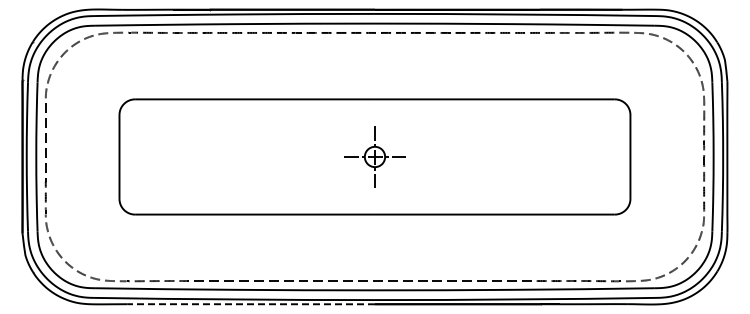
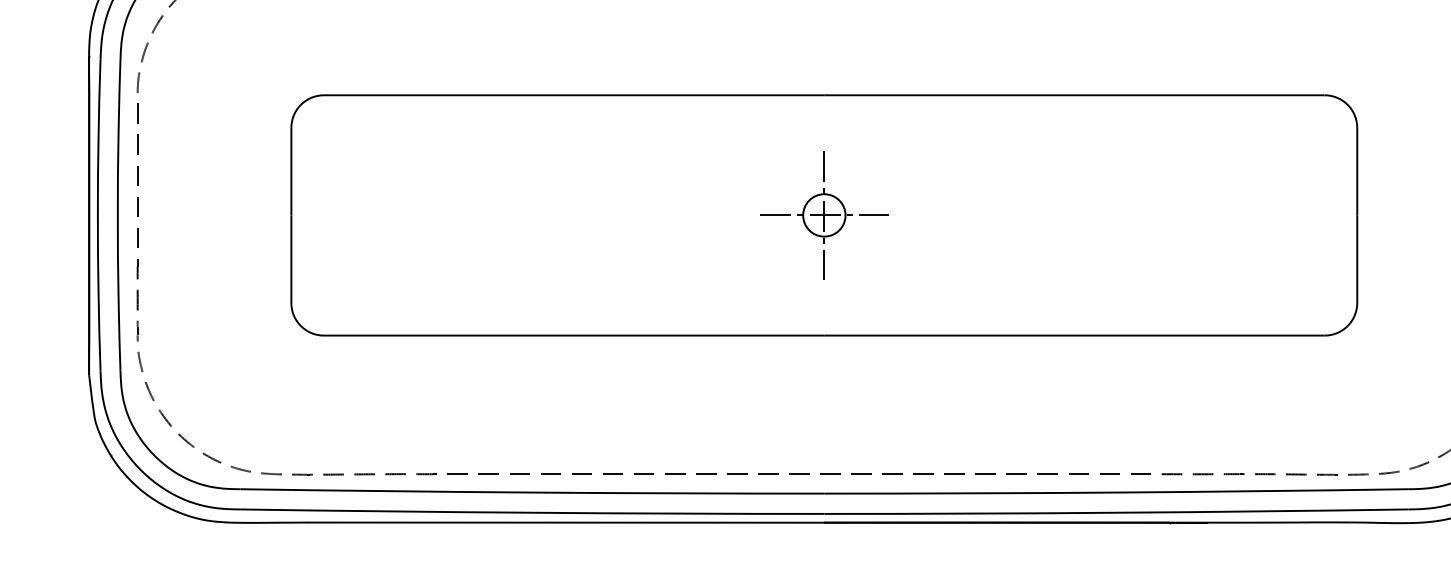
line: (251, 304) -> (566, 523), dashed -> solid

